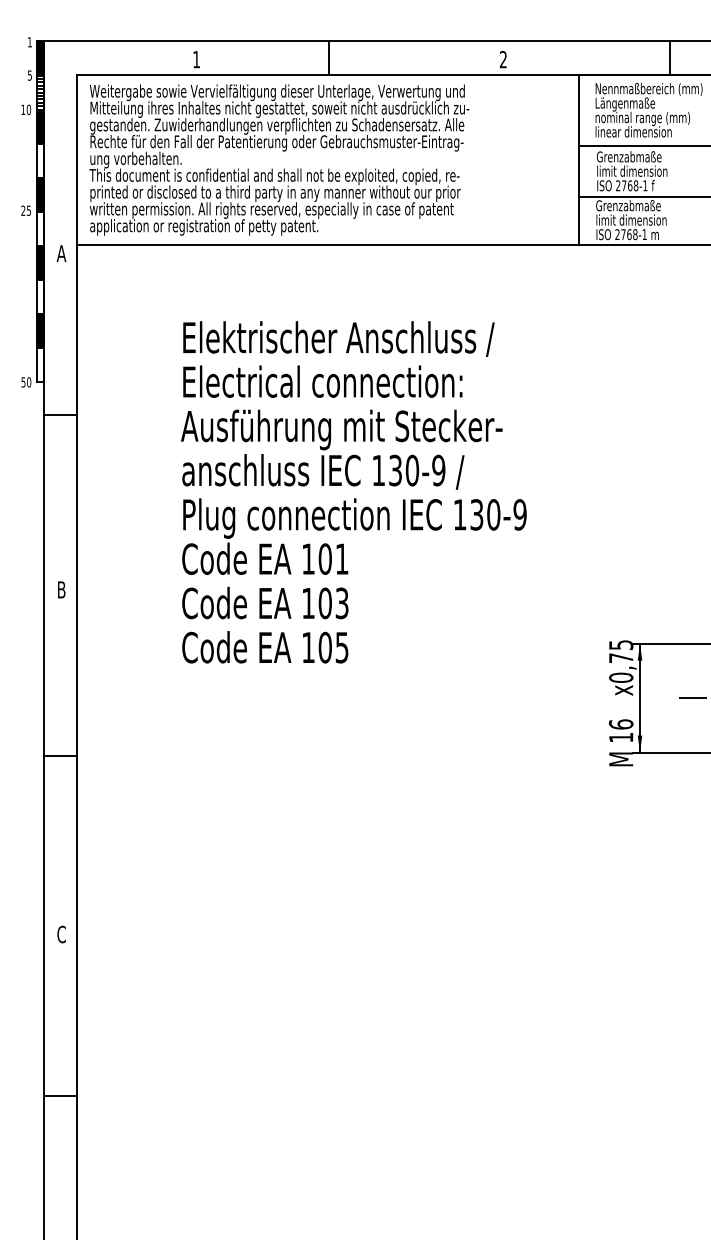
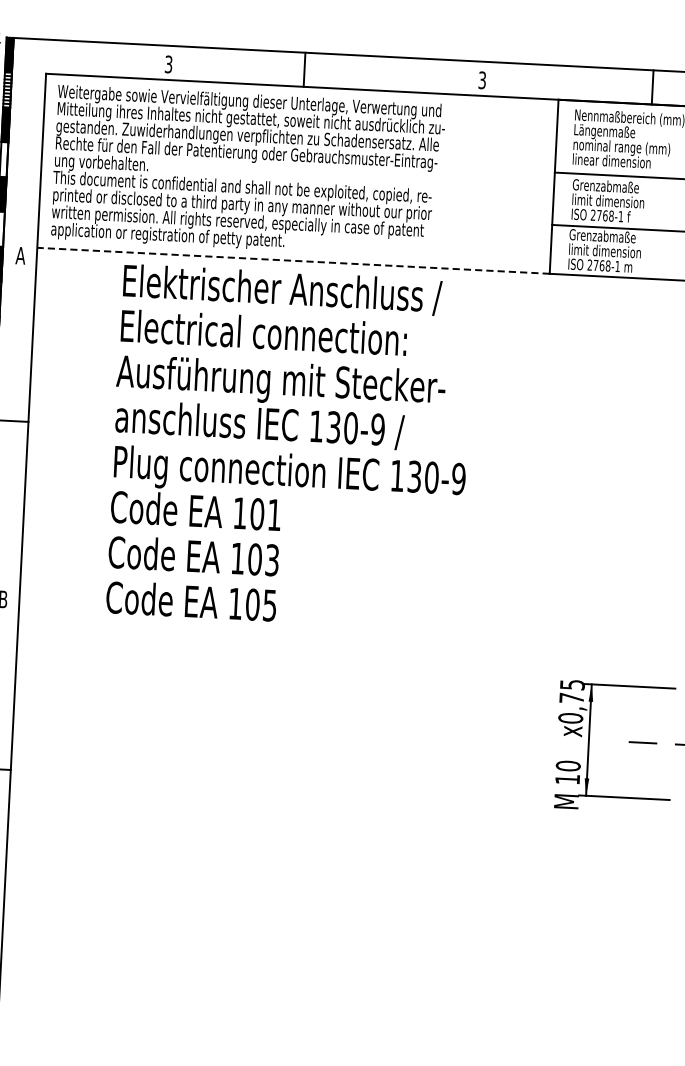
text: (196, 59) -> (168, 64), 1 -> 3
text: (503, 59) -> (482, 80), 2 -> 3
line: (328, 245) -> (293, 261), solid -> dashed
text: (353, 492) -> (289, 447), moved
text: (621, 724) -> (568, 766), 16 -> 10

